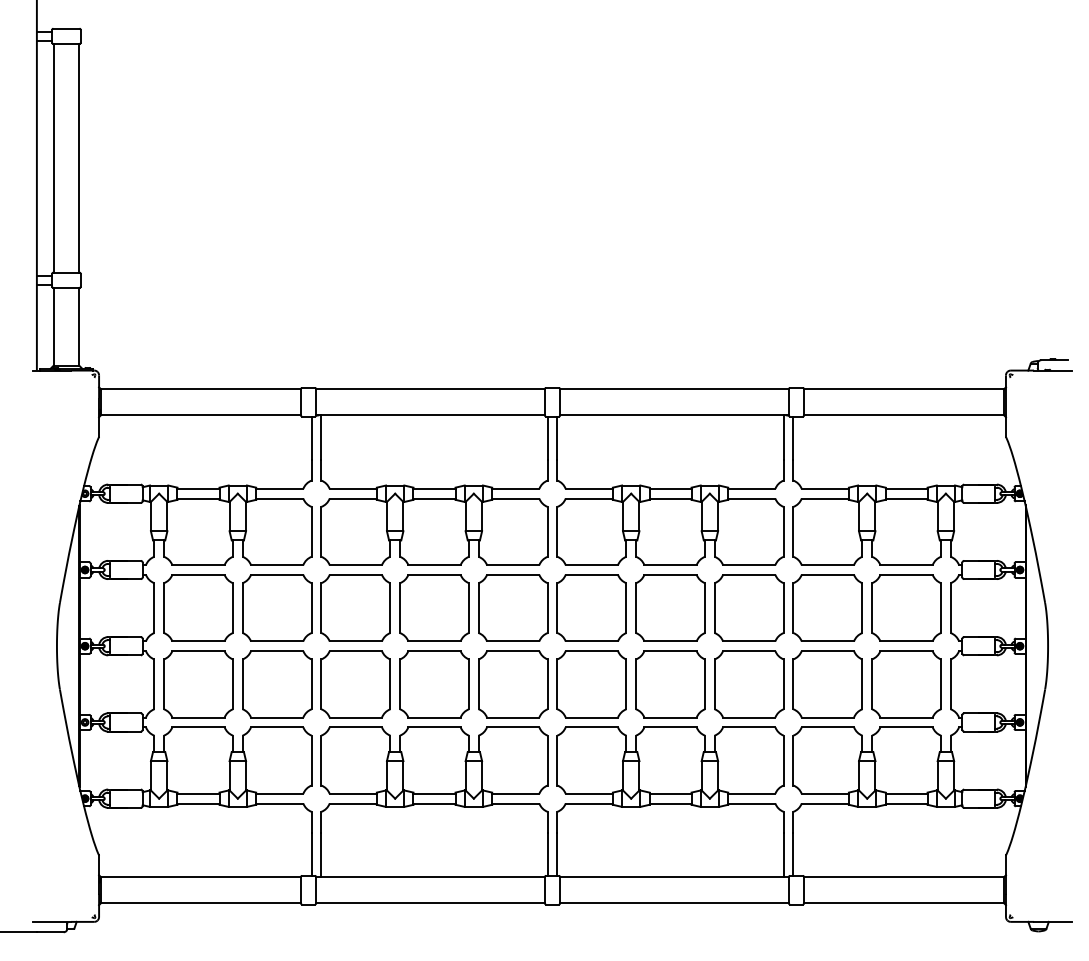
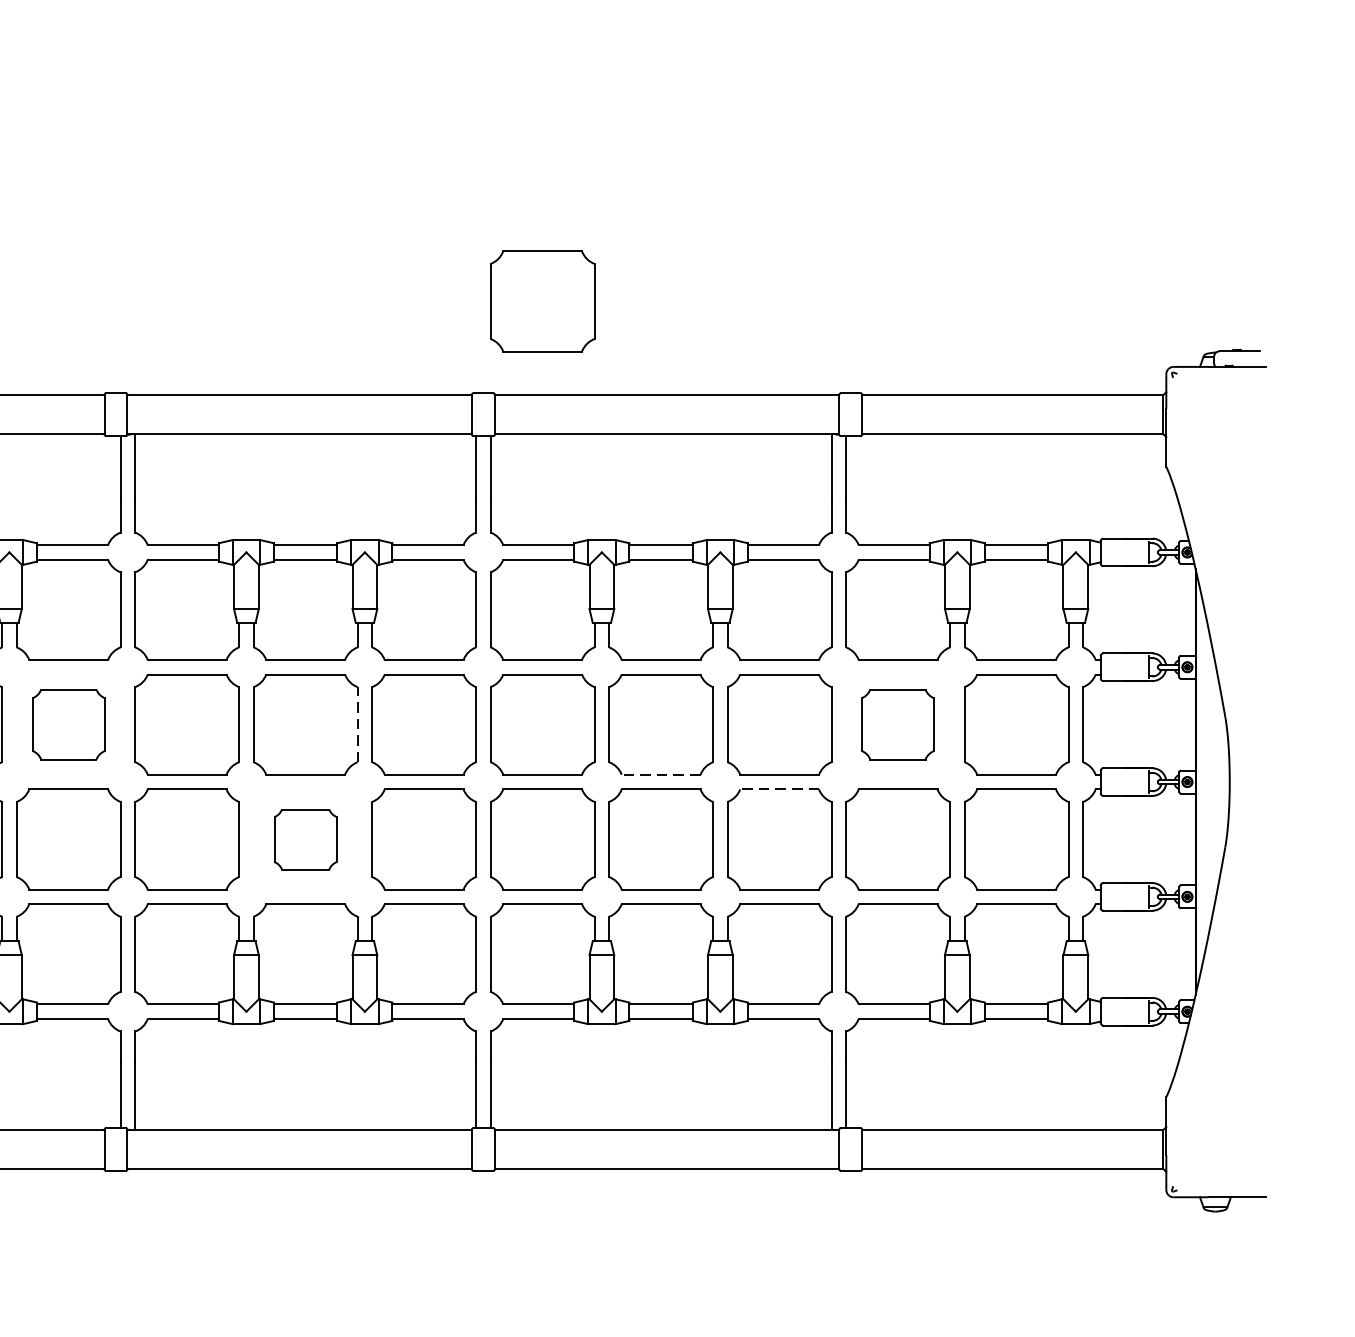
part: (591, 326) -> (542, 300), added
part: (277, 607) -> (69, 723), size x0.7
part: (827, 607) -> (897, 723), size x0.7
line: (468, 608) -> (356, 725), solid -> dashed
line: (670, 641) -> (661, 774), solid -> dashed
line: (748, 651) -> (778, 790), solid -> dashed
part: (434, 684) -> (305, 839), size x0.6

